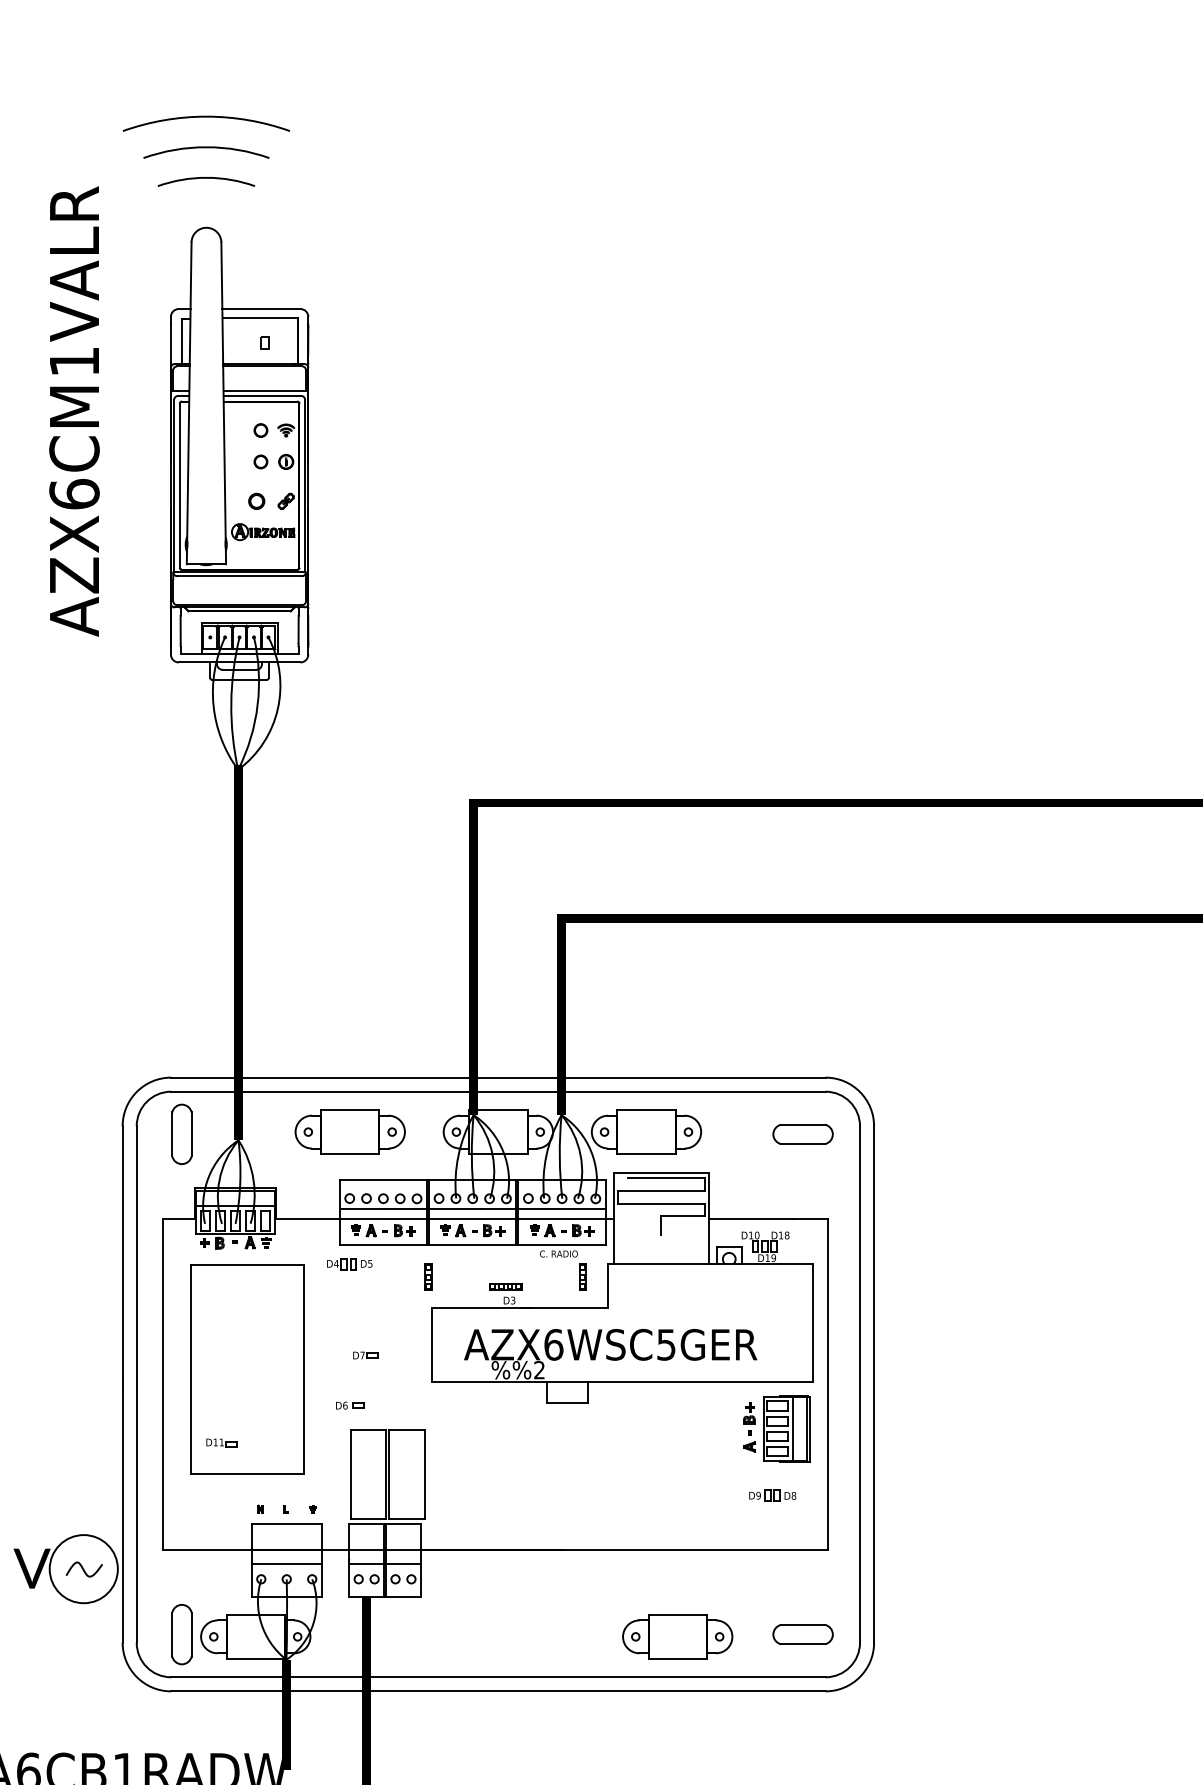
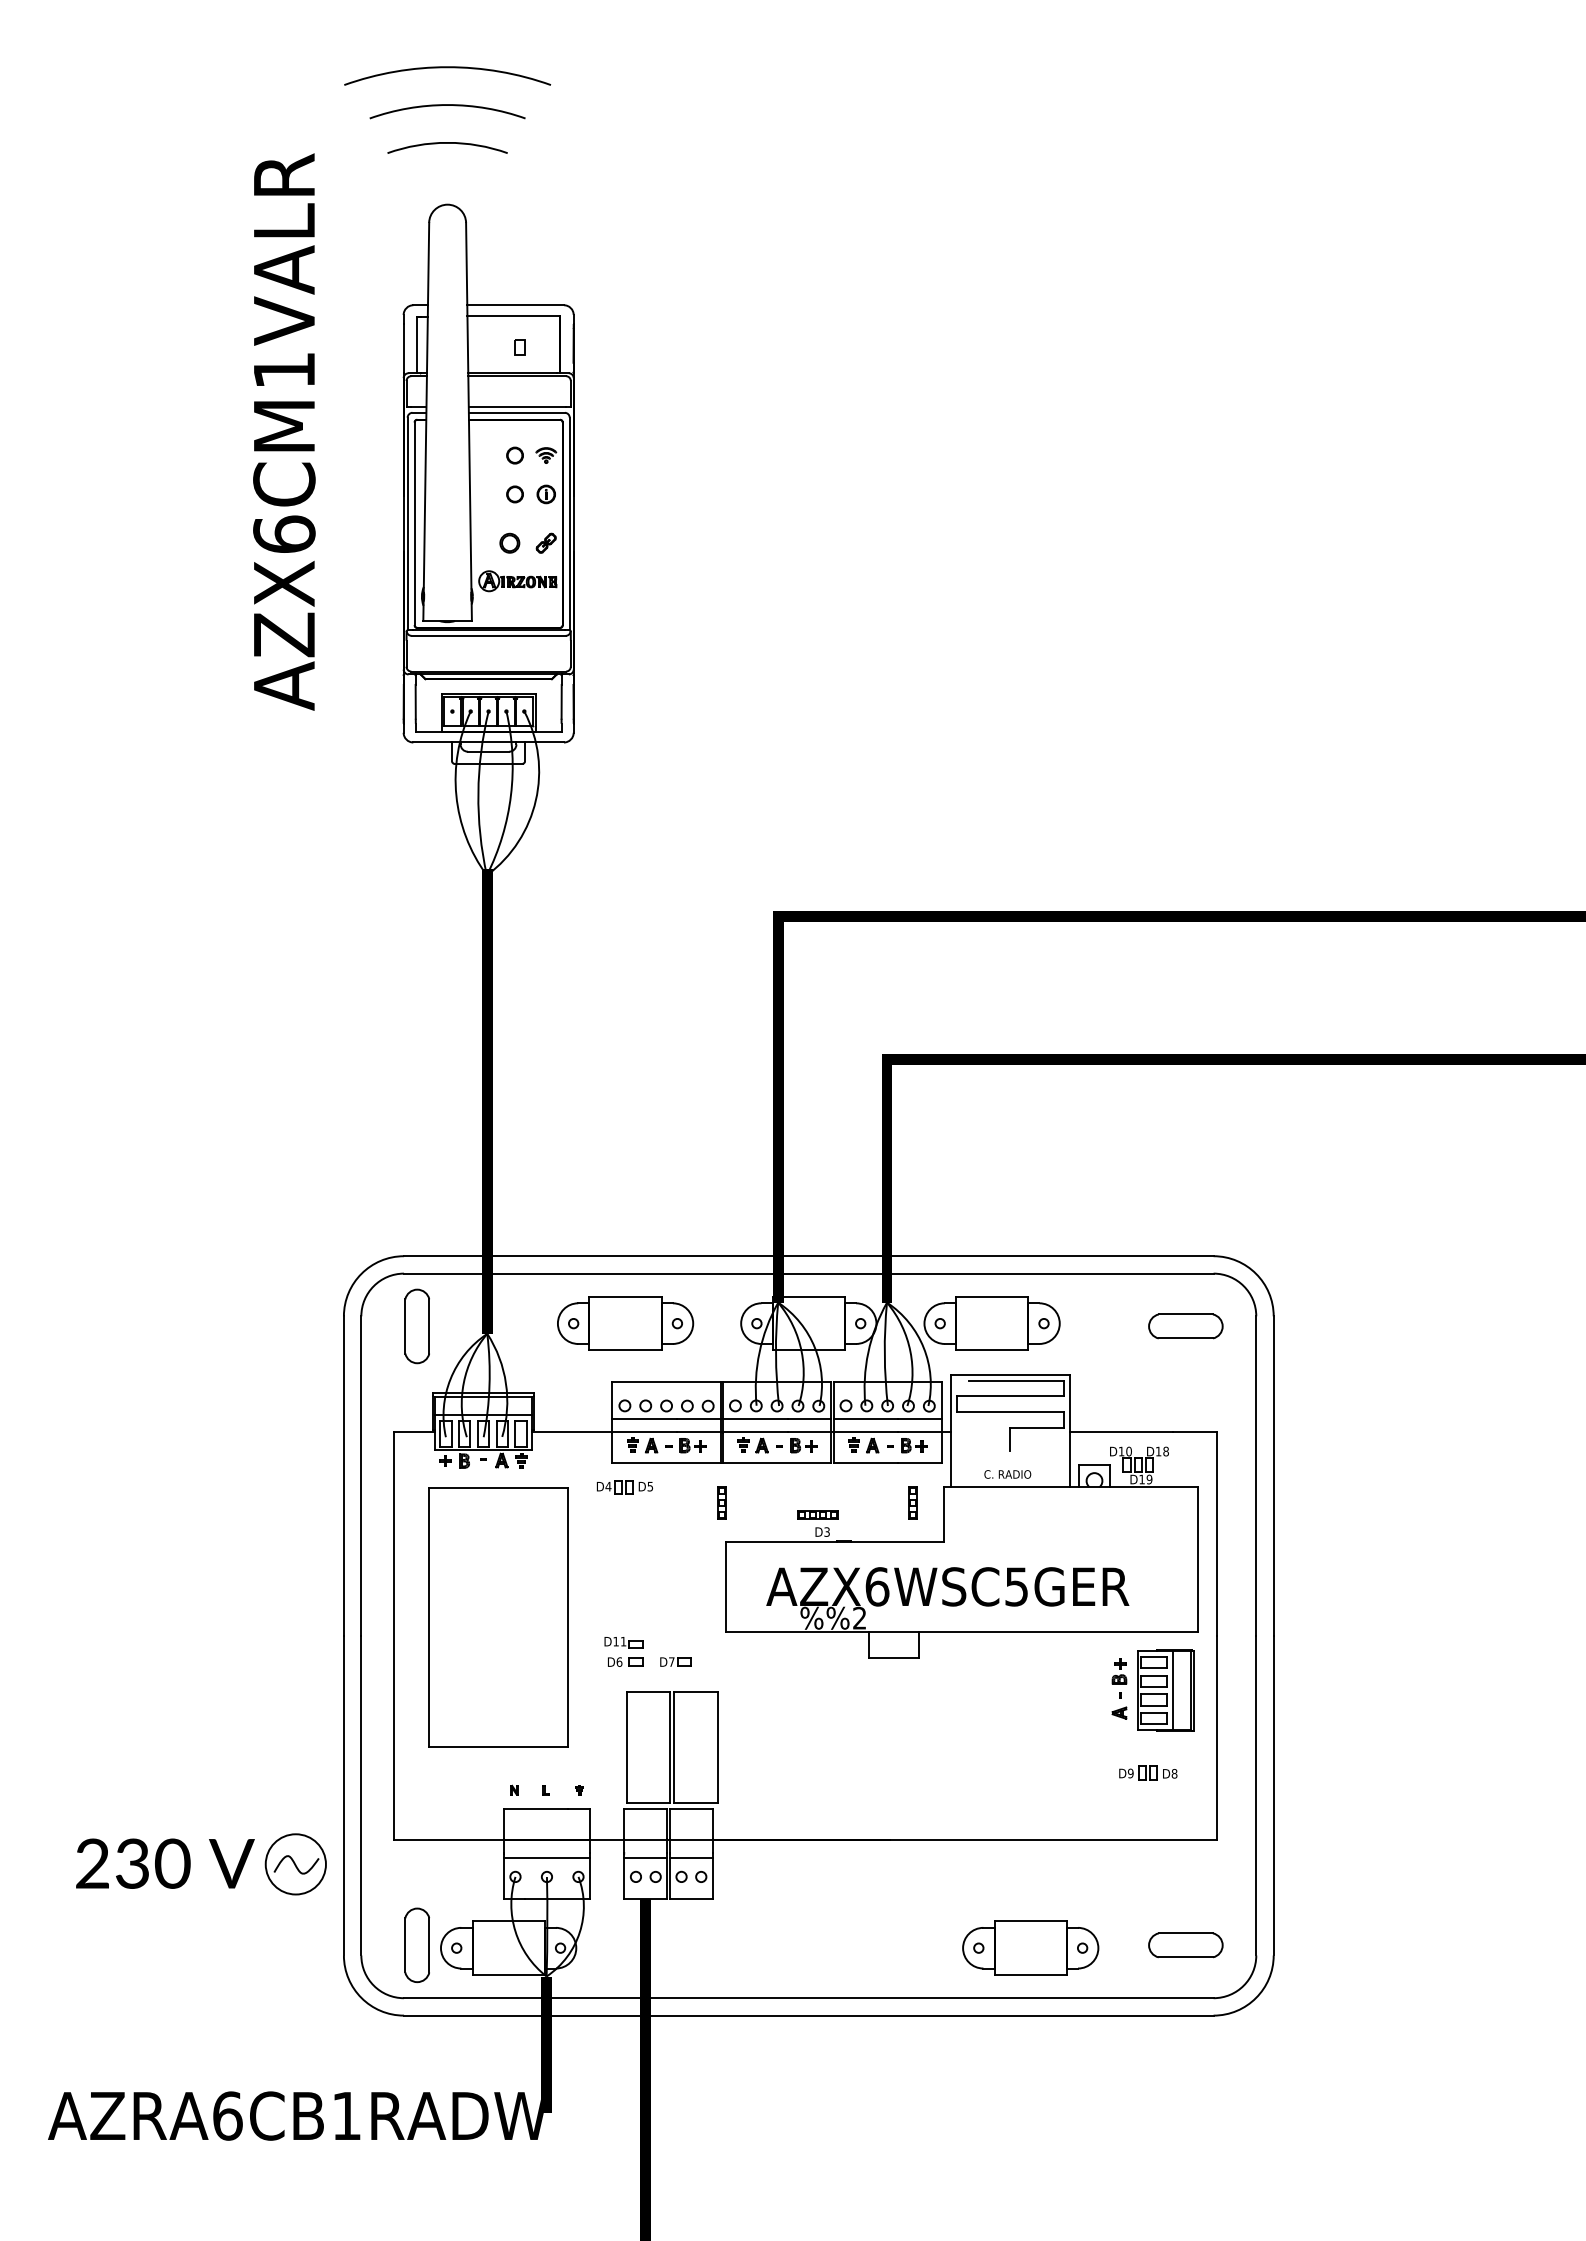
text: (558, 1254) -> (1007, 1474), moved
part: (365, 1355) -> (675, 1661), moved
part: (221, 1443) -> (623, 1642), moved
circle: (83, 1569) -> (295, 1864), size x0.71

